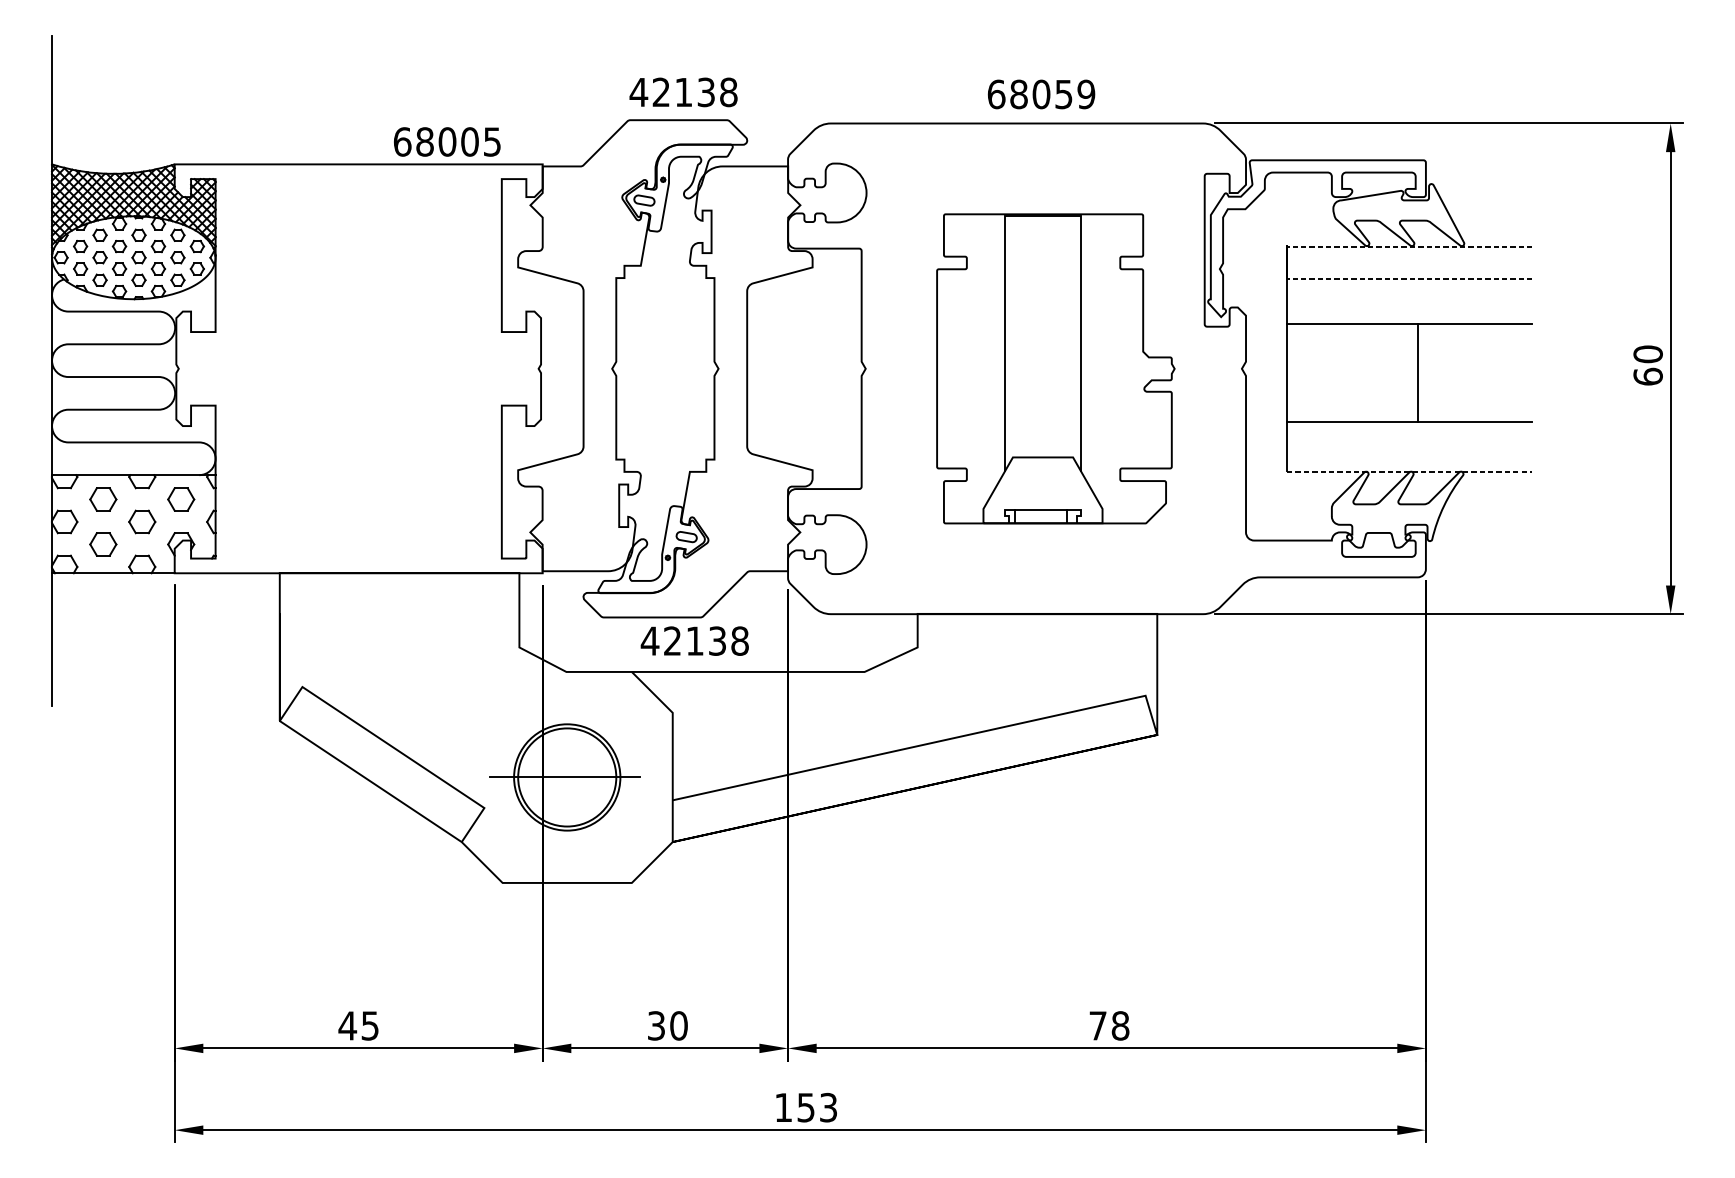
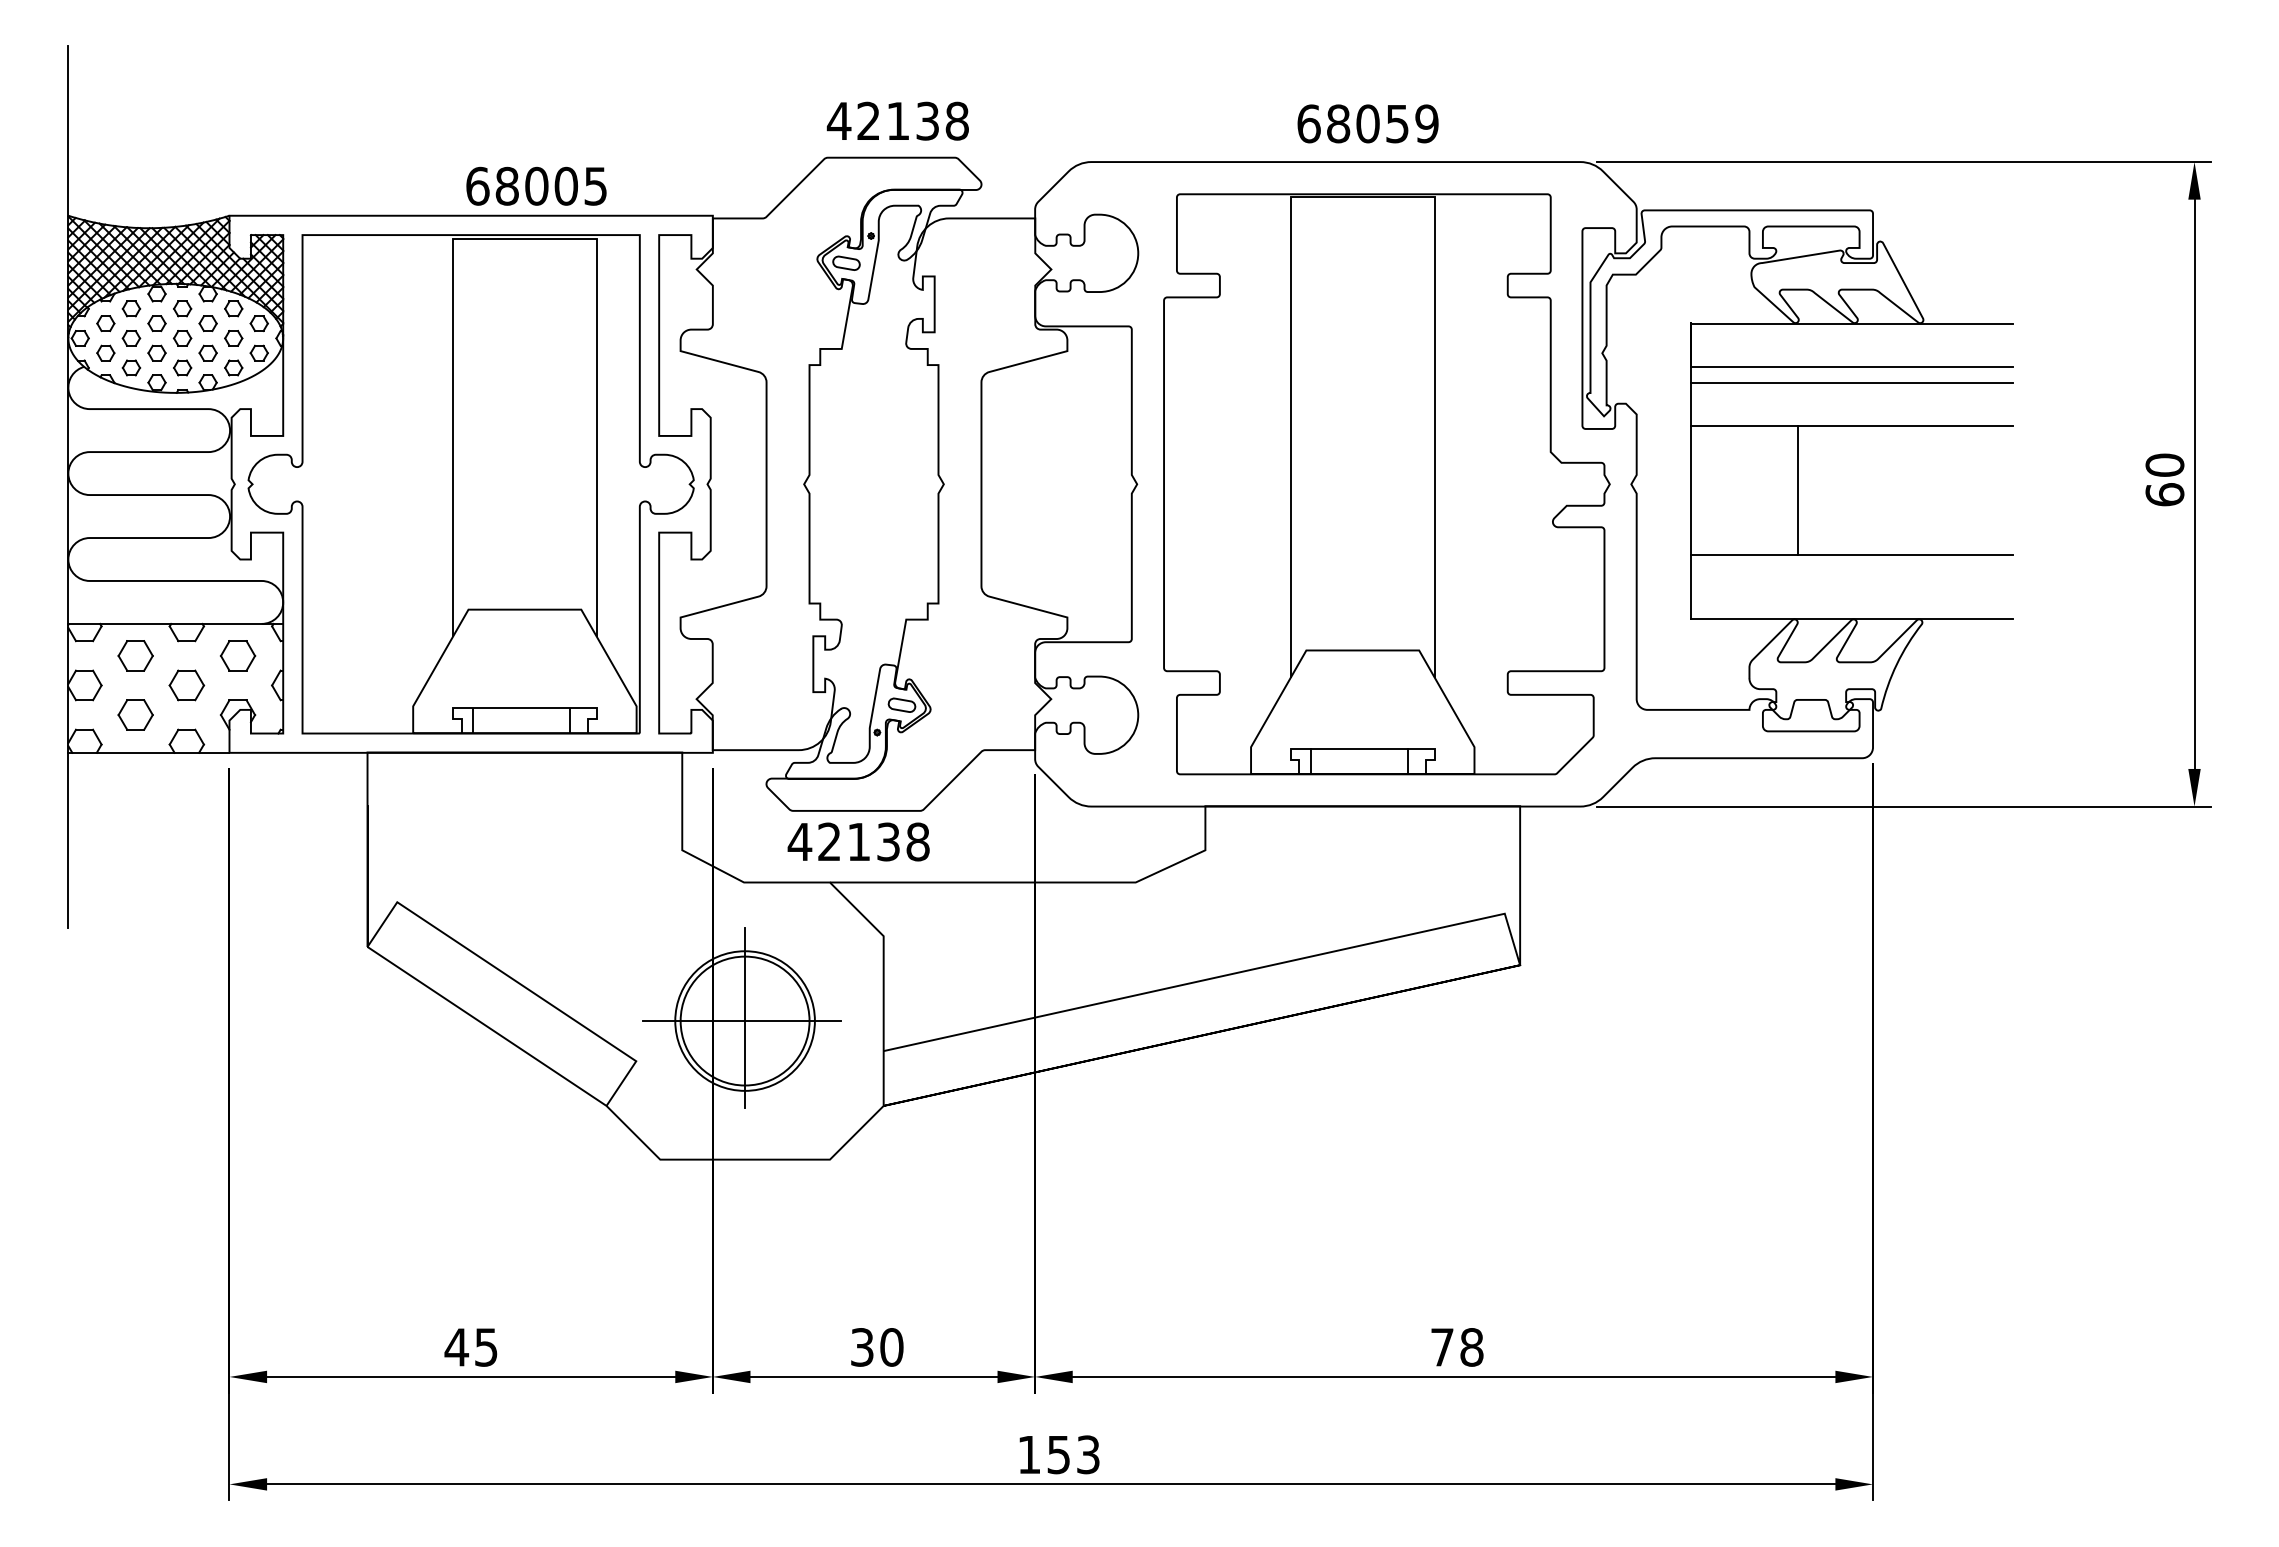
text: (447, 141) -> (536, 185), moved
line: (1409, 246) -> (1851, 323), dashed -> solid
line: (1409, 279) -> (1851, 366), dashed -> solid
line: (1409, 291) -> (1851, 382), added
part: (358, 368) -> (470, 484), added
part: (1055, 368) -> (1386, 484), size x1.43
line: (1418, 372) -> (1798, 489), moved
line: (1410, 471) -> (1852, 619), dashed -> solid
text: (694, 640) -> (858, 841), moved
line: (567, 774) -> (745, 1017), added

